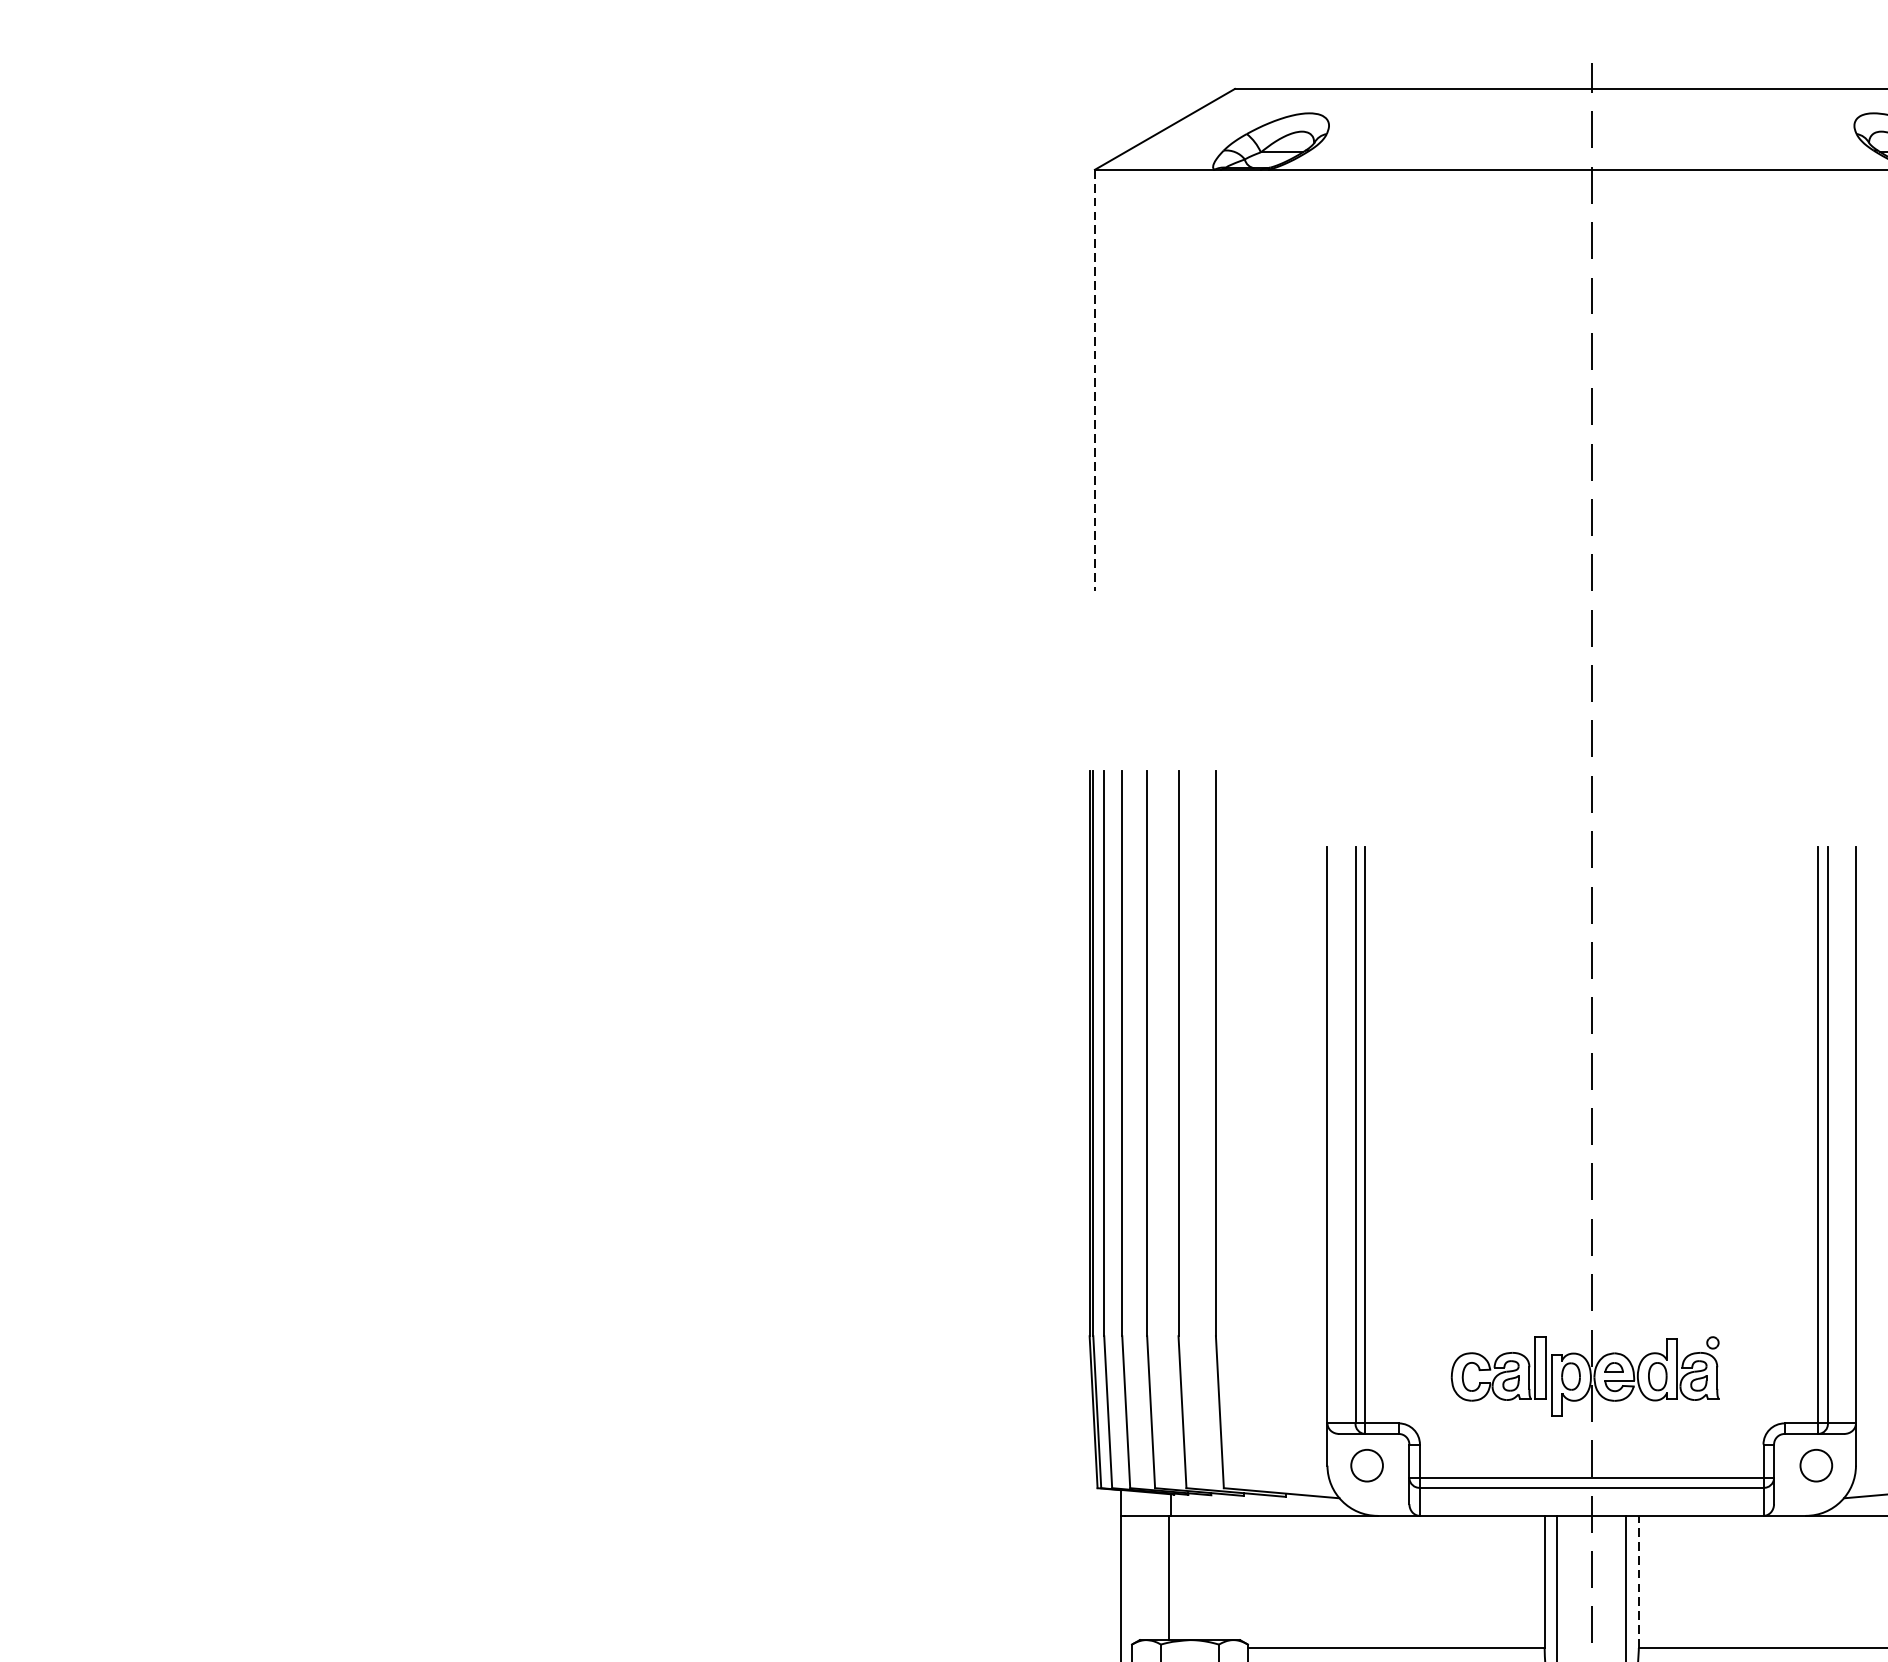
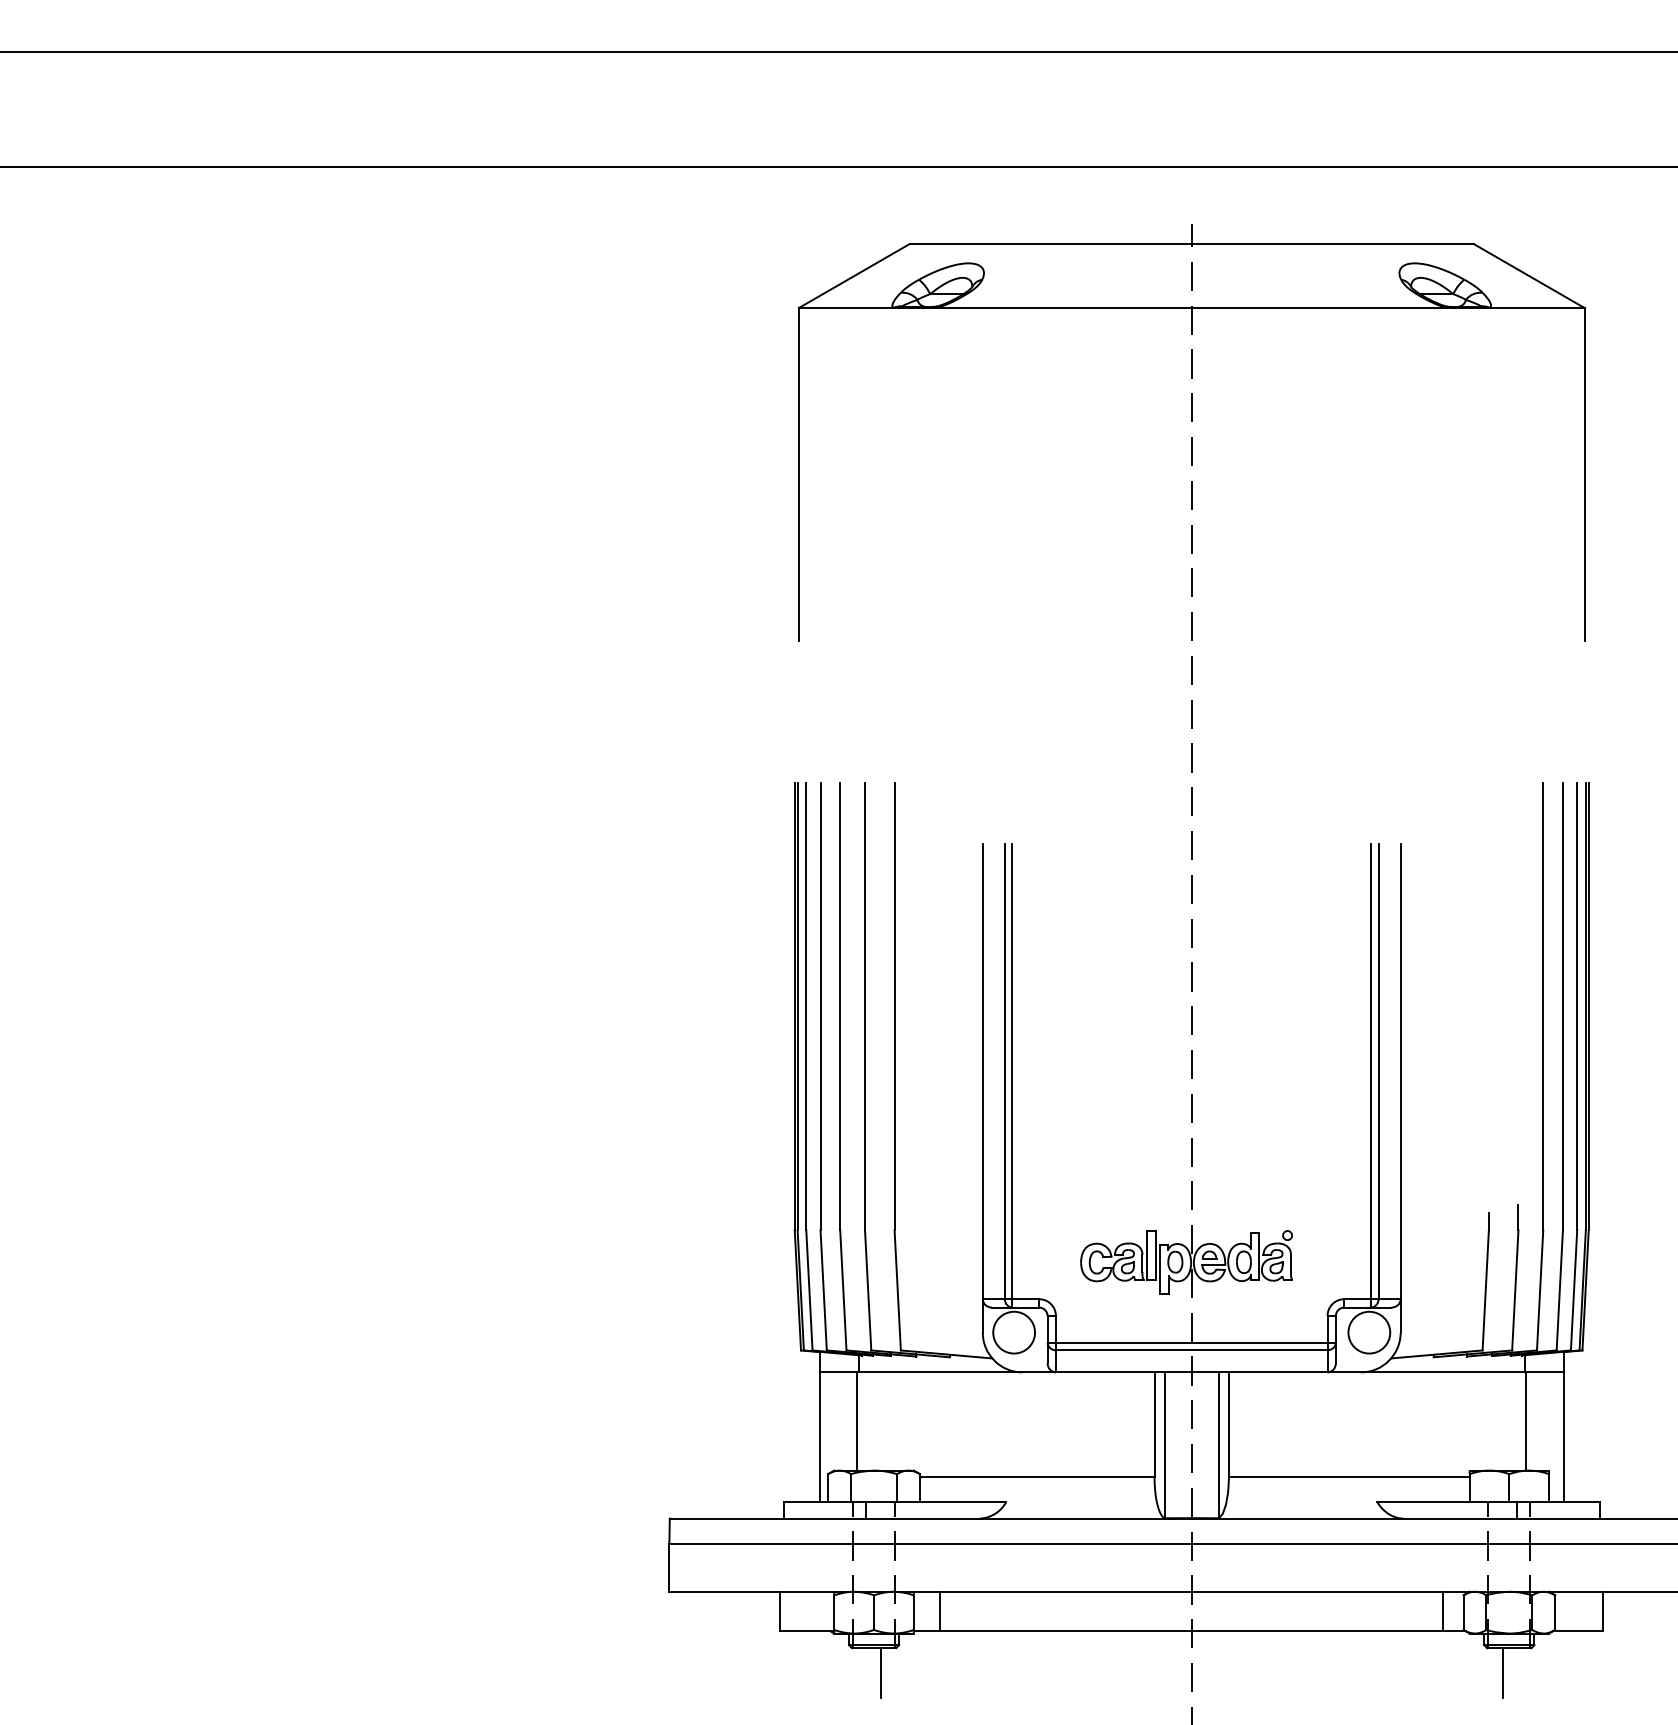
line: (1094, 380) -> (798, 474), dashed -> solid
circle: (1367, 1465) -> (1014, 1332), size x1.67
circle: (1816, 1465) -> (1369, 1332), size x1.67
line: (1638, 1581) -> (1228, 1424), dashed -> solid

